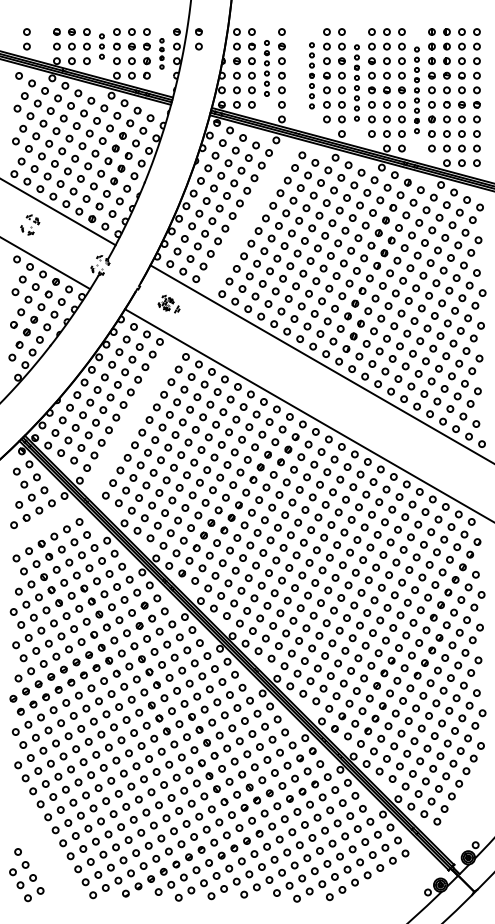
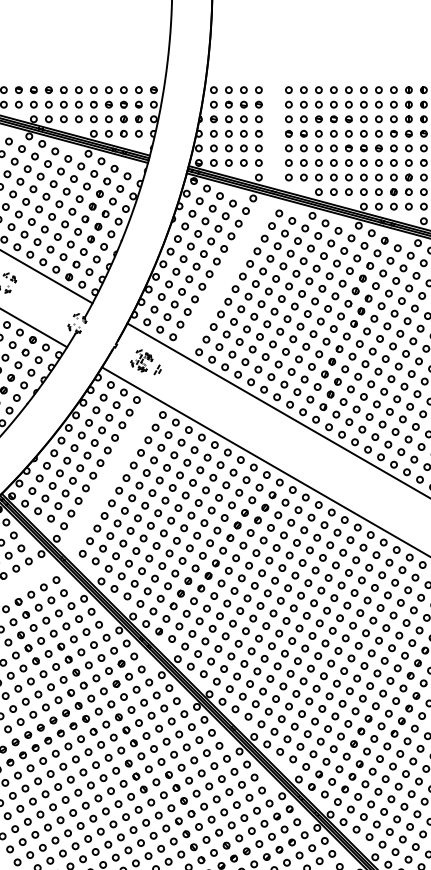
part: (198, 39) -> (18, 97), moved
part: (101, 46) -> (78, 104), size x1.43
part: (161, 53) -> (138, 111), size x1.67
part: (266, 68) -> (243, 126), size x1.43
part: (311, 75) -> (288, 133), size x1.43
part: (356, 82) -> (333, 140), size x1.43
part: (416, 90) -> (393, 148), size x1.43
part: (168, 303) -> (145, 361), size x1.43

